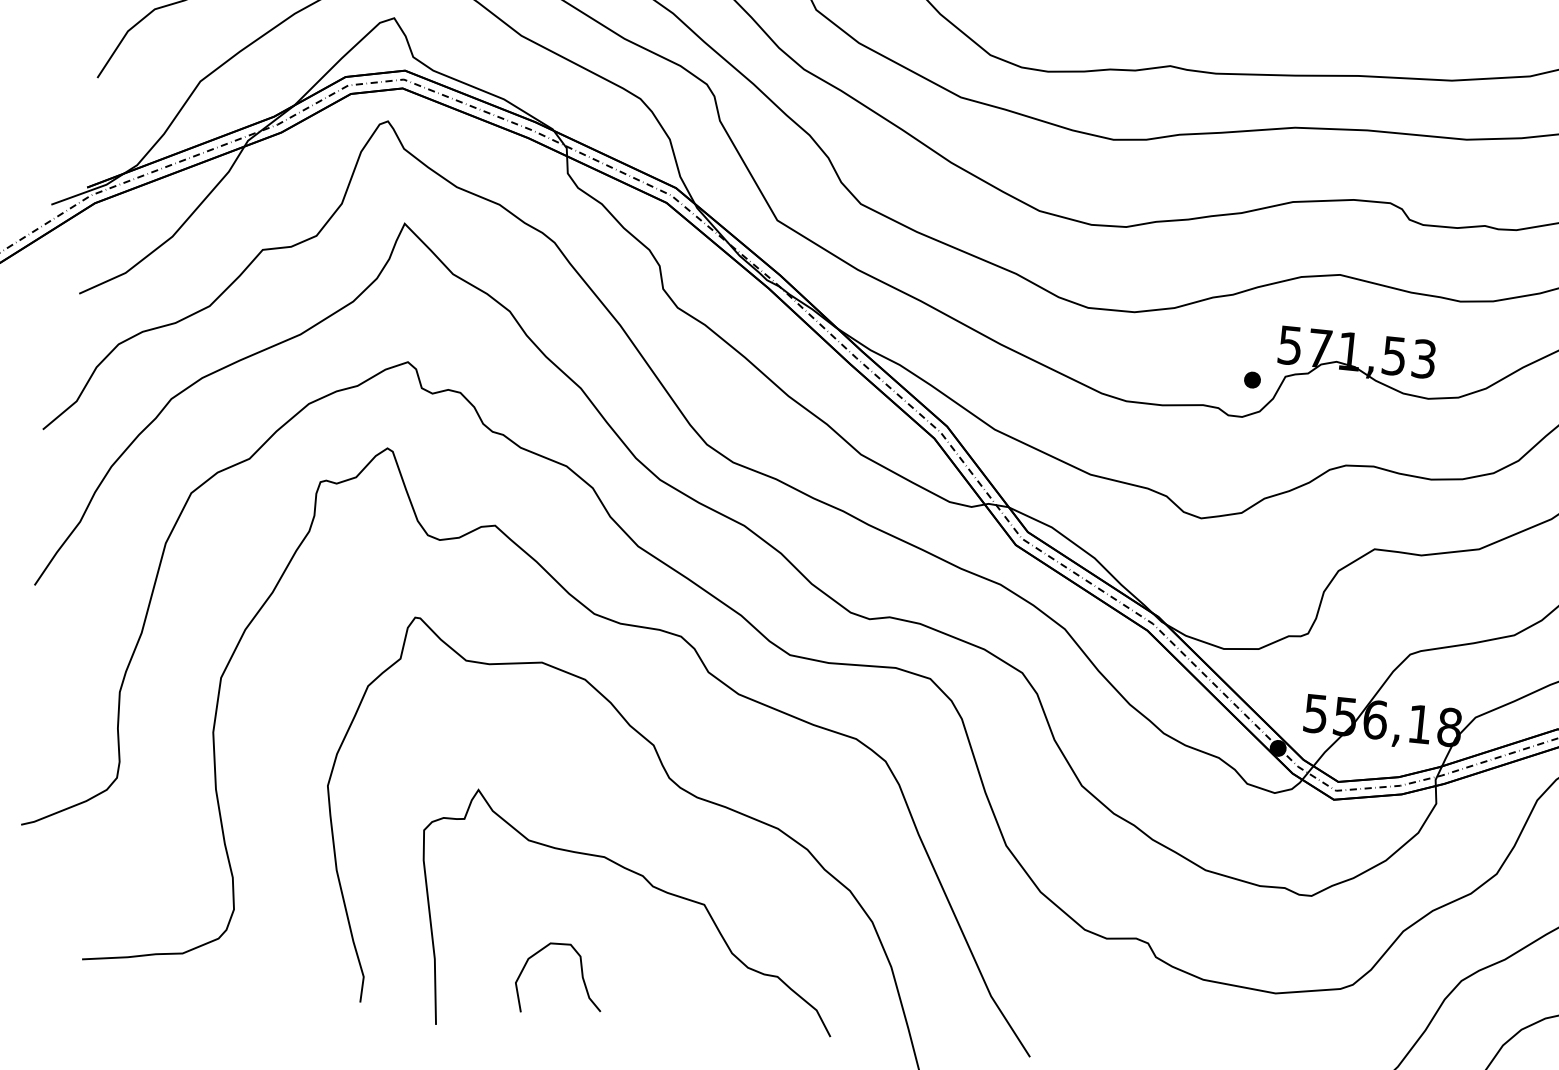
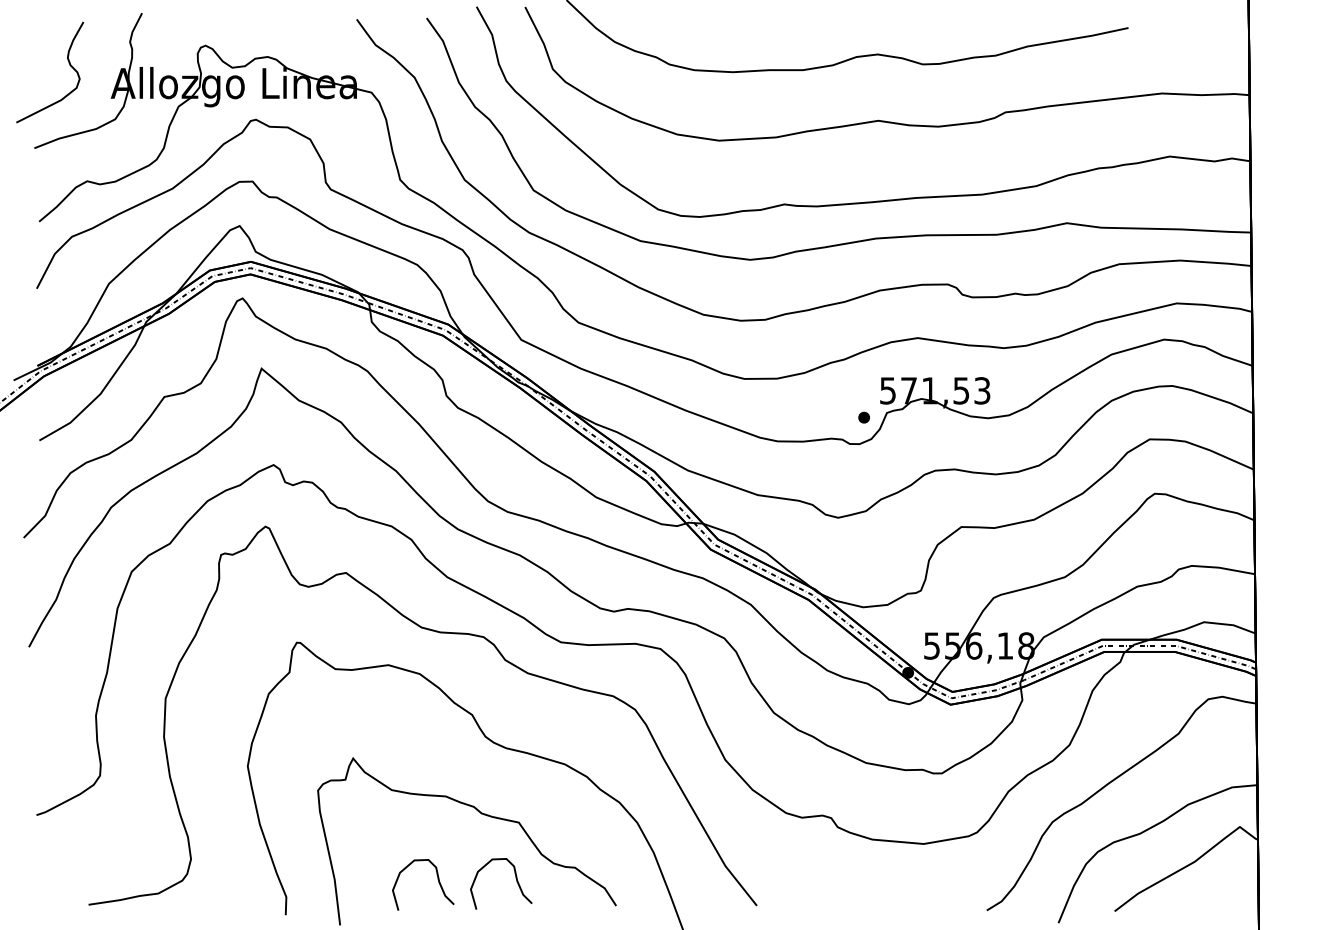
curve: (691, 983) -> (515, 878), added

